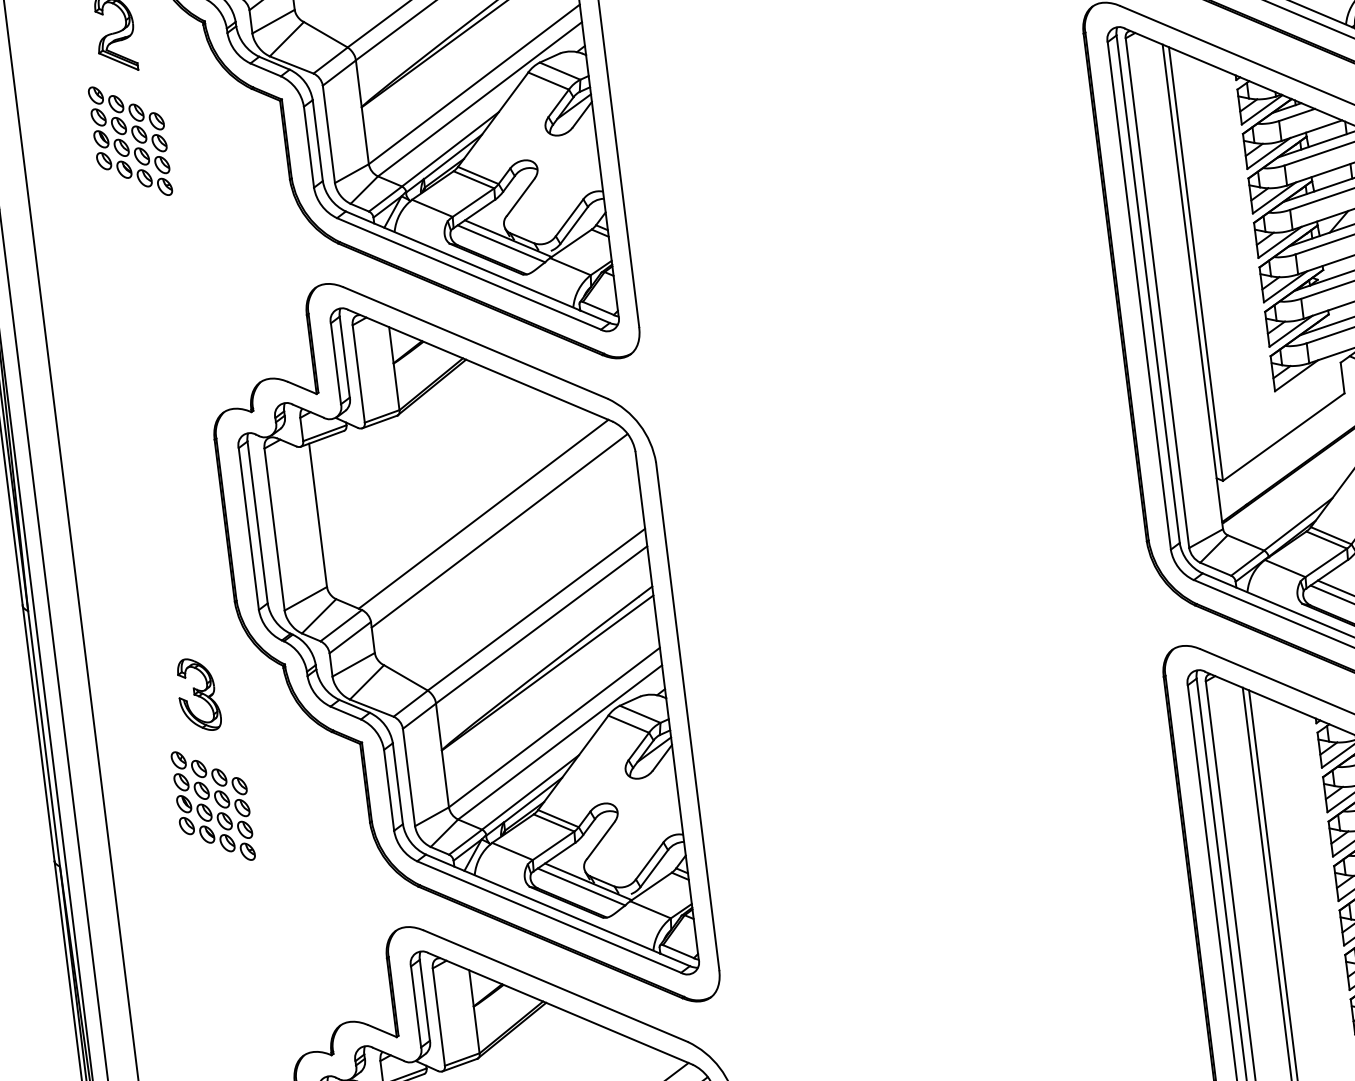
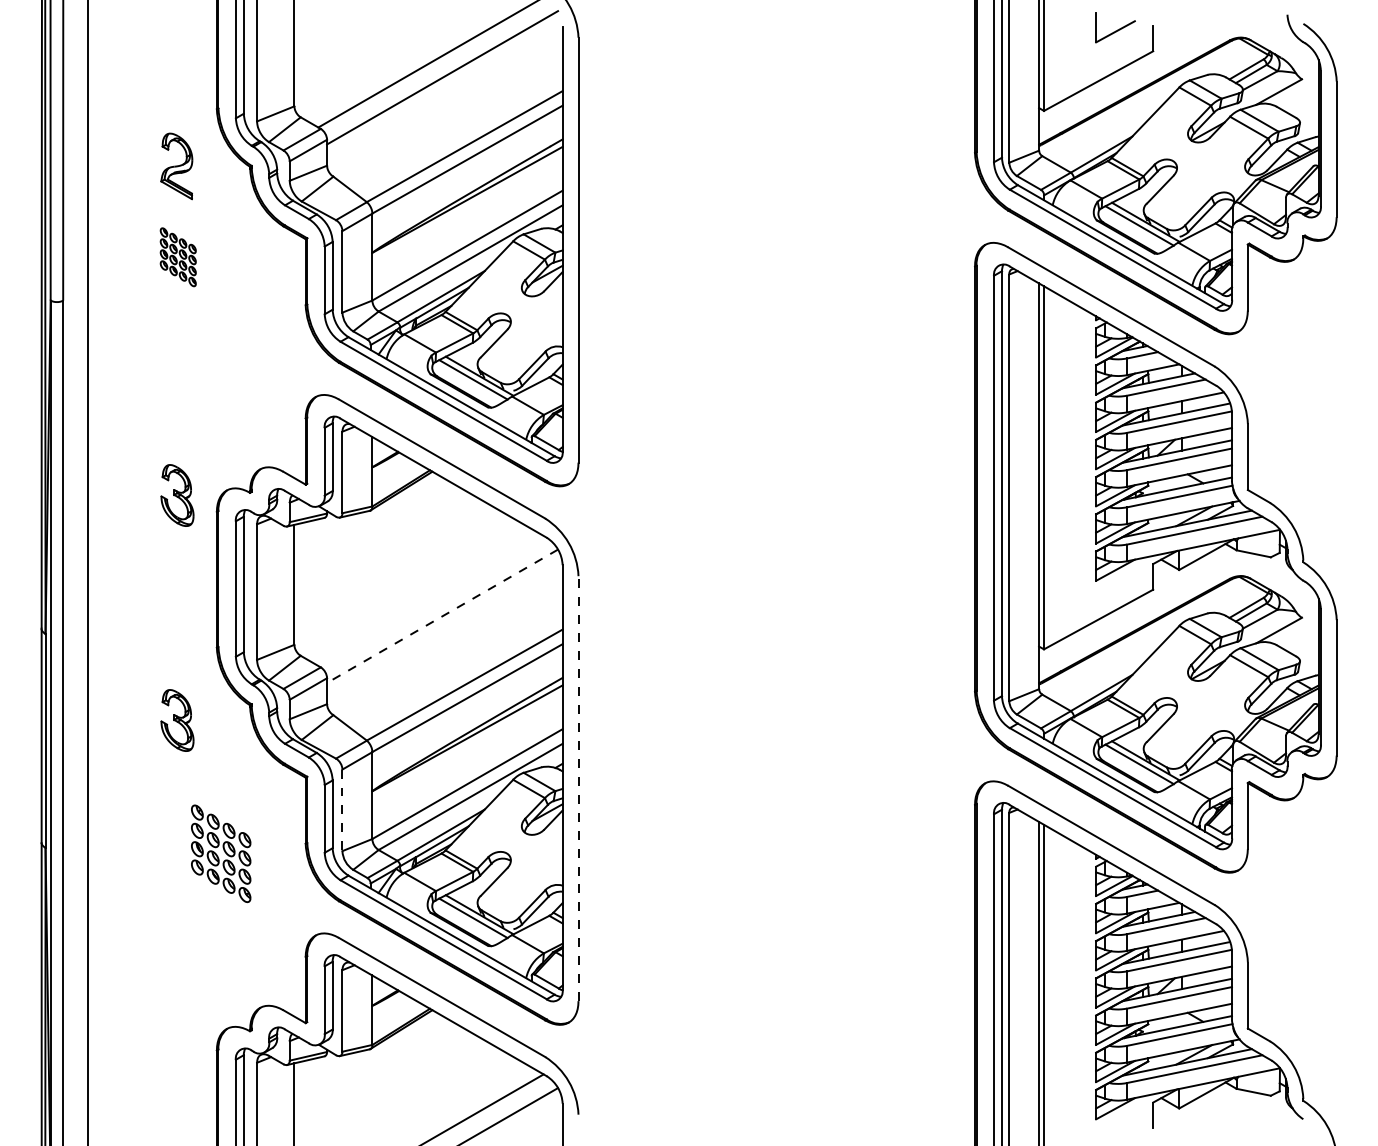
part: (130, 141) -> (178, 257), size x0.6
part: (165, 426) -> (177, 495), added
line: (482, 513) -> (430, 600), removed
line: (499, 531) -> (442, 616), solid -> dashed
line: (687, 716) -> (578, 788), solid -> dashed
line: (409, 777) -> (342, 810), solid -> dashed
part: (213, 805) -> (221, 853), moved

